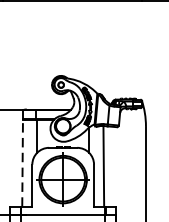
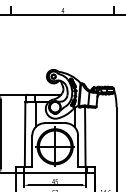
line: (23, 163) -> (25, 134), dashed -> solid

